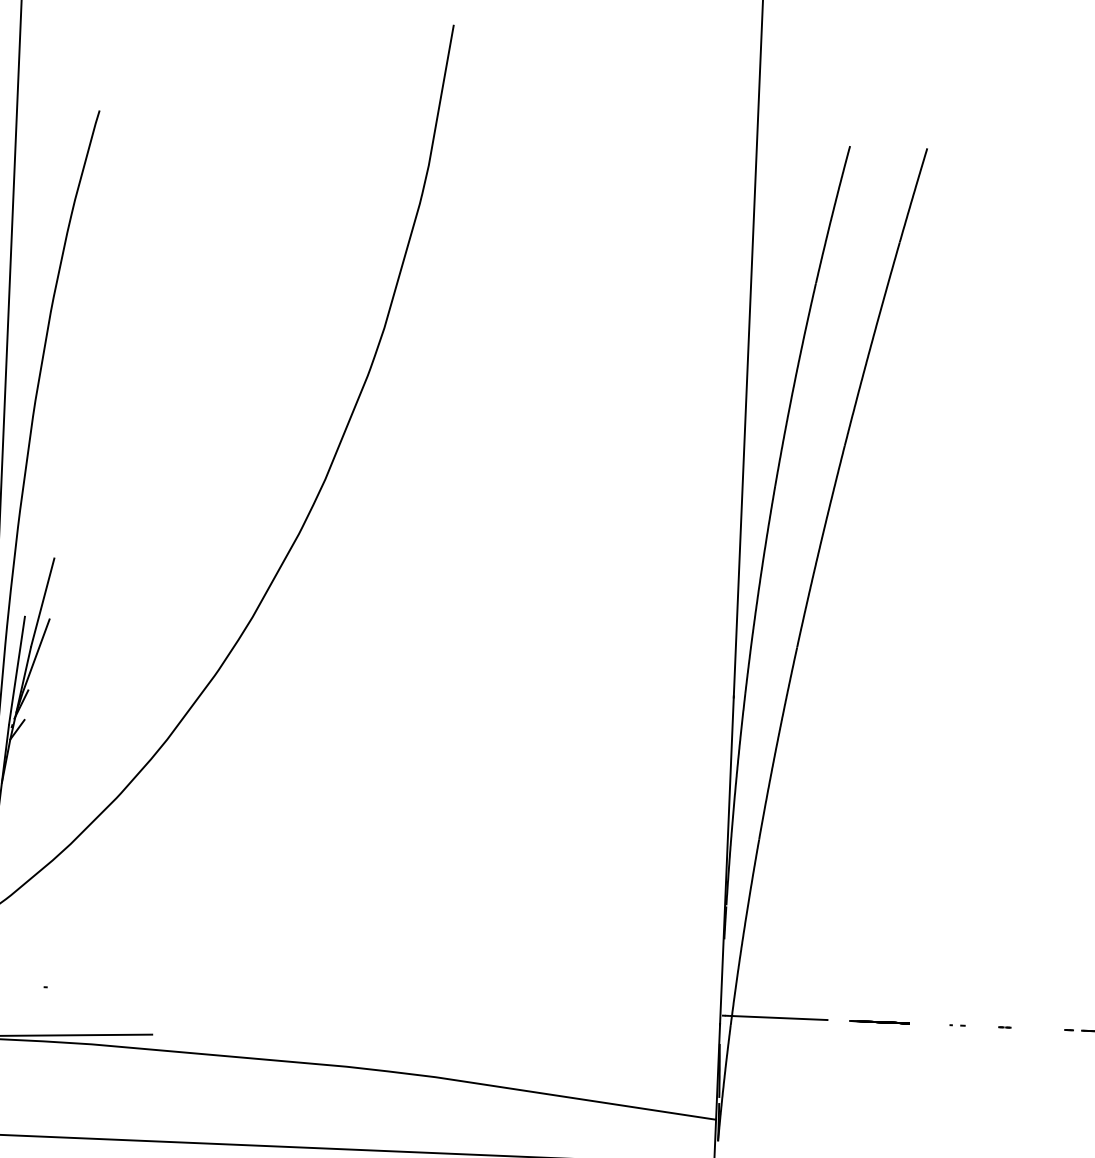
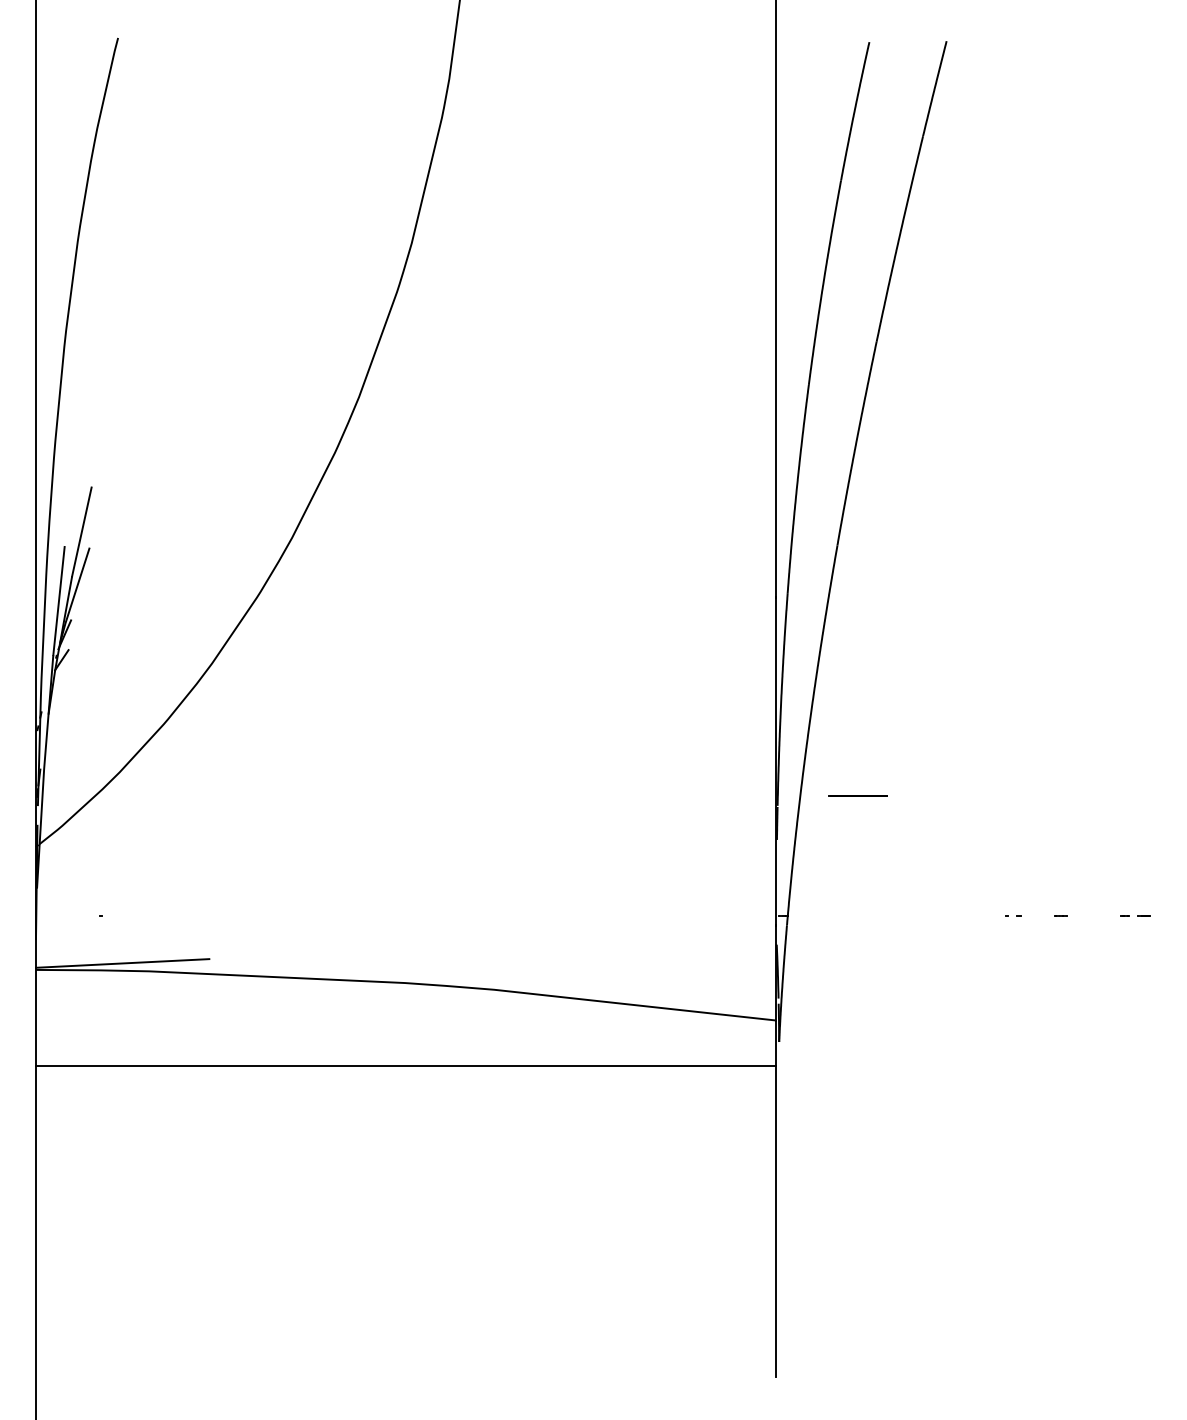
line: (779, 1018) -> (835, 916), removed
line: (878, 1021) -> (857, 795), moved

